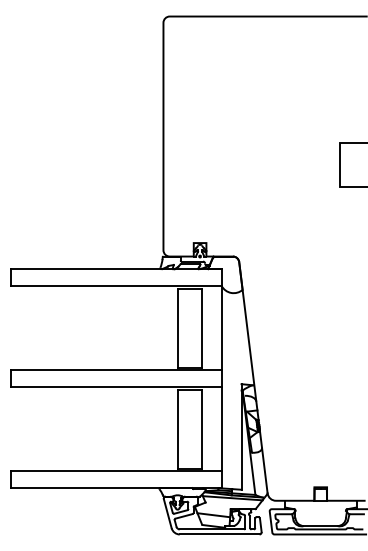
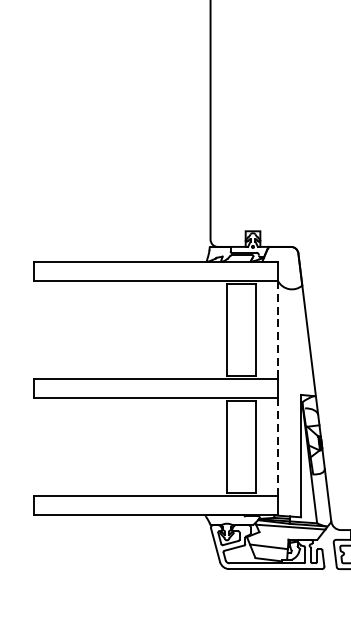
line: (221, 328) -> (277, 330), solid -> dashed
line: (221, 429) -> (277, 447), solid -> dashed

